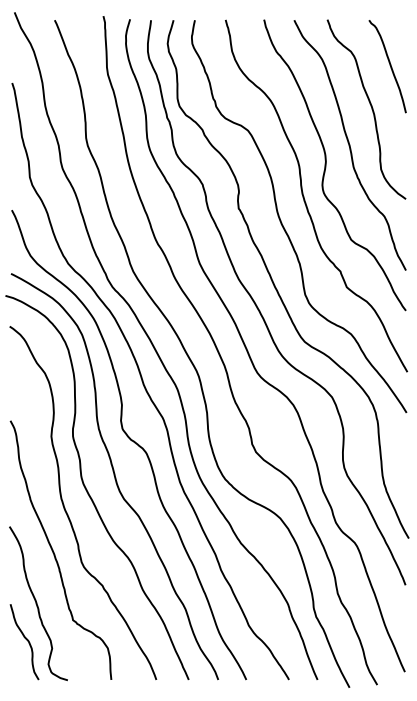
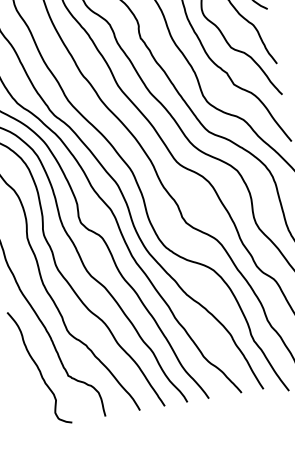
curve: (26, 640) -> (35, 397), removed

